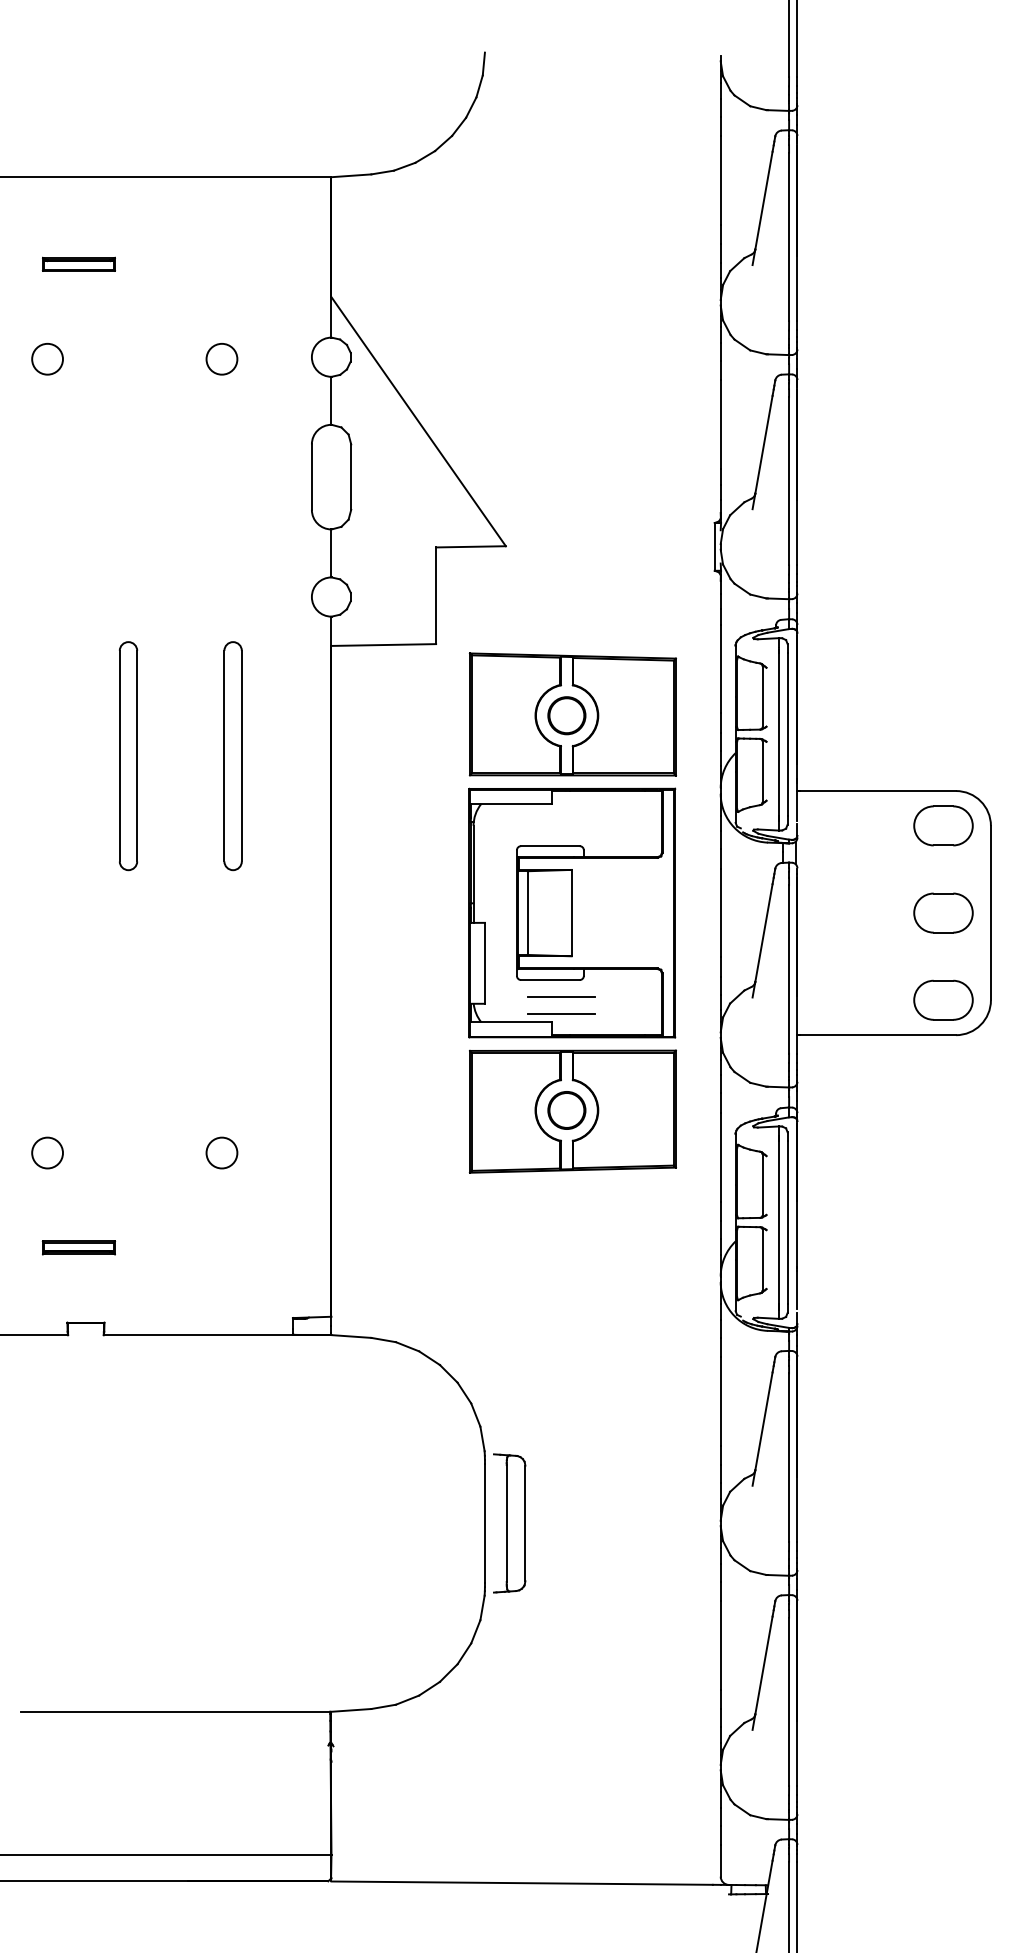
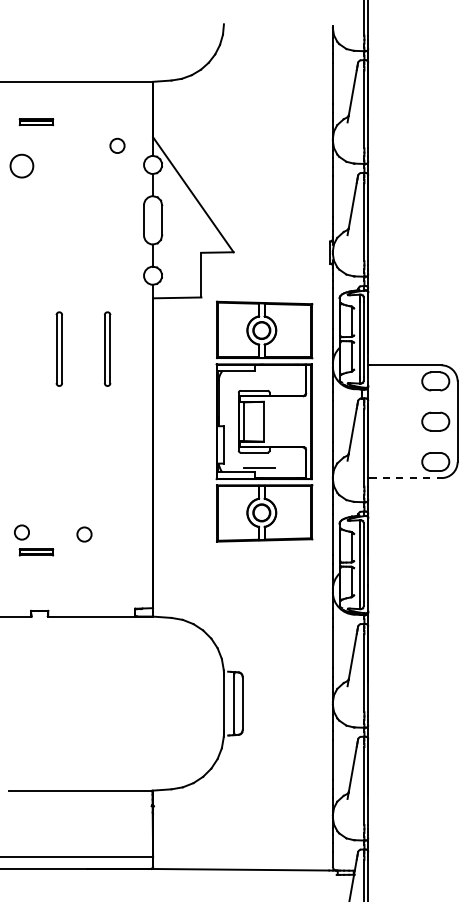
circle: (46, 358) -> (21, 165), size x1.6
circle: (221, 358) -> (117, 145), moved
part: (128, 754) -> (59, 348), size x0.7
part: (232, 754) -> (107, 348), size x0.7
line: (559, 997) -> (258, 460), removed
line: (877, 1036) -> (405, 478), solid -> dashed
circle: (221, 1152) -> (84, 534), moved
part: (79, 1248) -> (36, 552), moved

